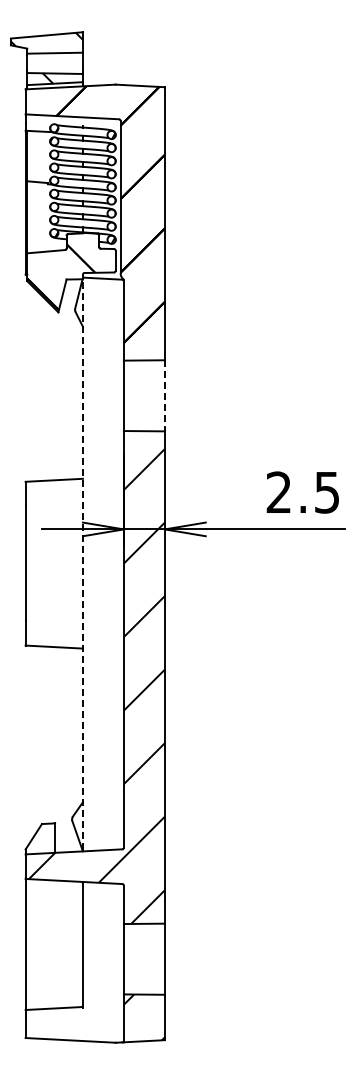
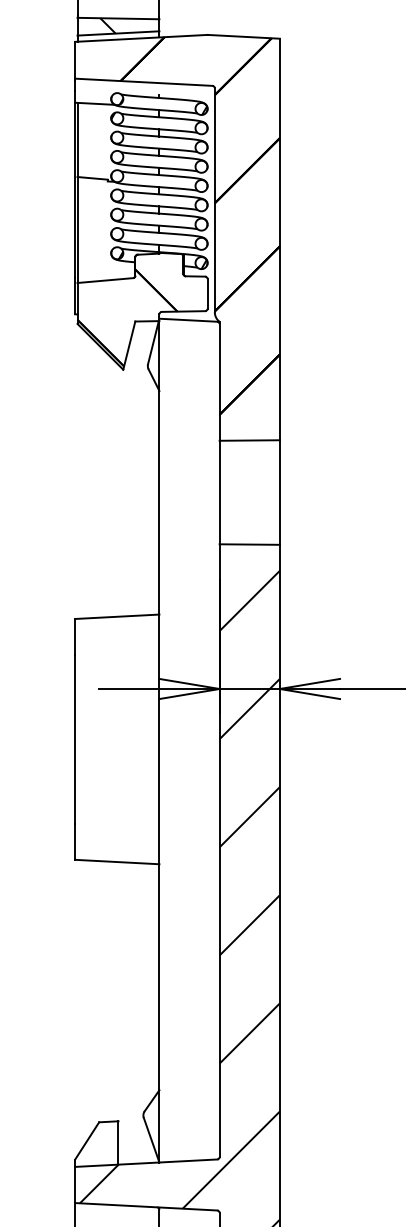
line: (164, 395) -> (279, 492), dashed -> solid
line: (82, 564) -> (158, 740), dashed -> solid

